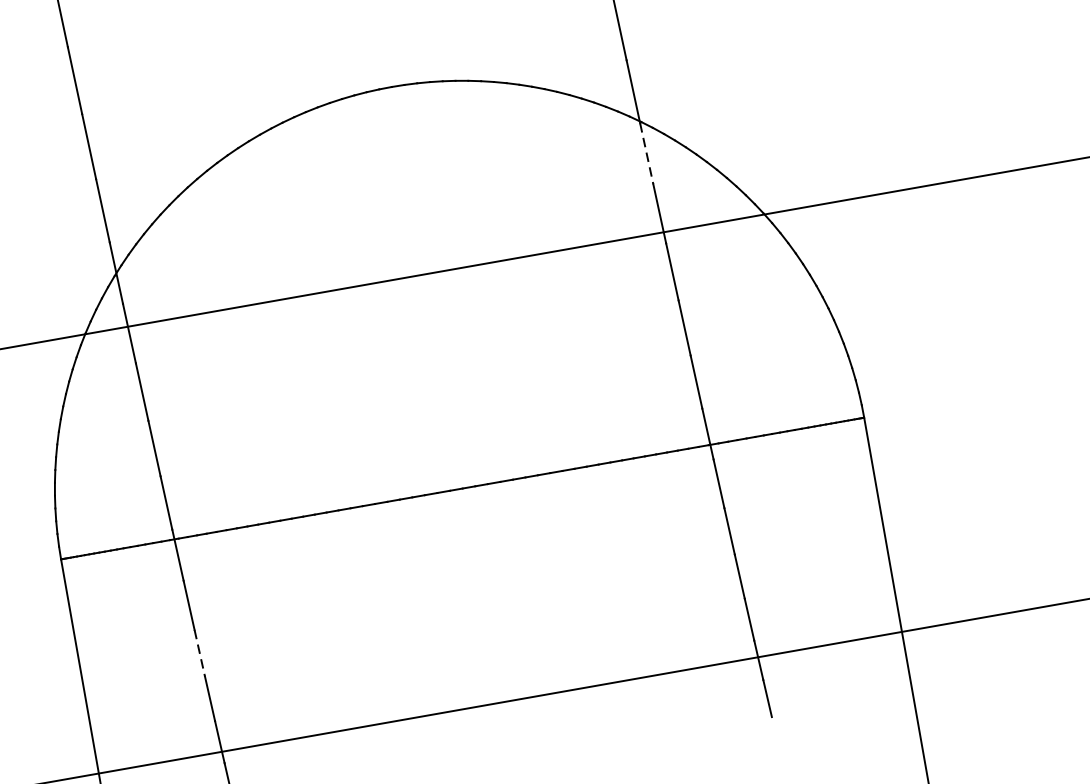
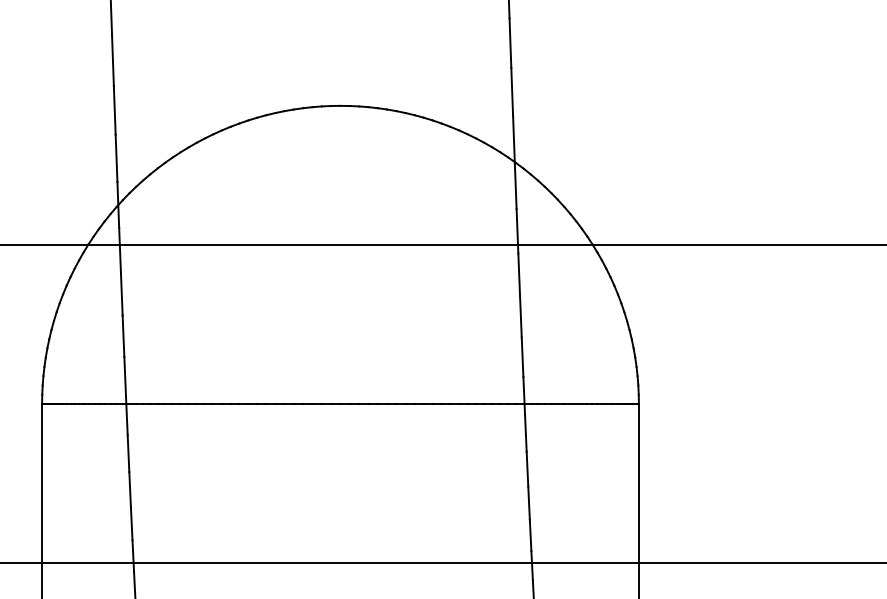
line: (646, 153) -> (515, 186), dashed -> solid
line: (200, 653) -> (130, 489), dashed -> solid

